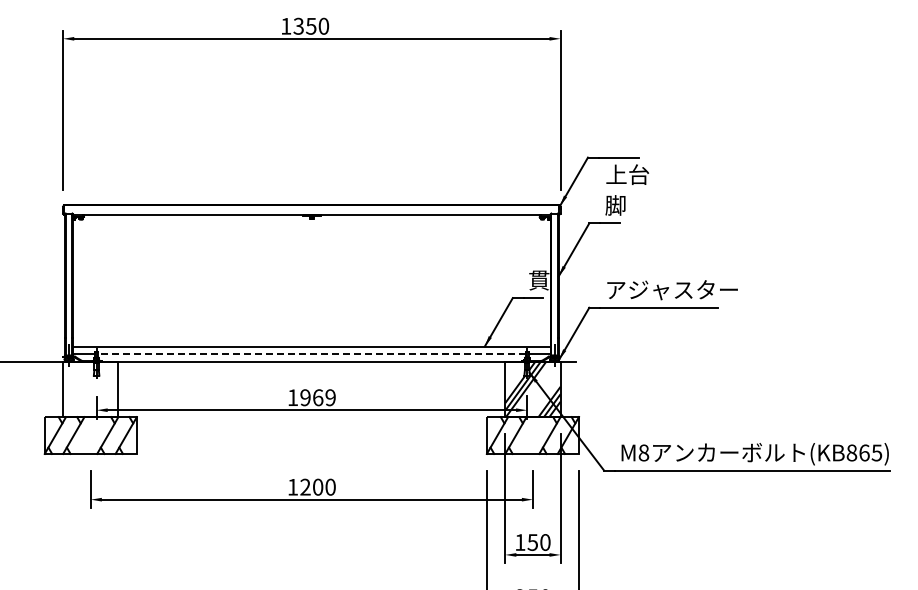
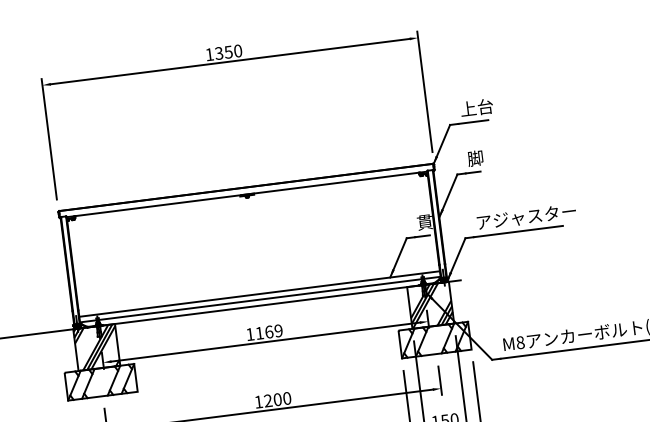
text: (627, 174) -> (476, 107), moved
line: (311, 353) -> (260, 299), dashed -> solid
hatch: (90, 389) -> (96, 347), added
text: (305, 397) -> (259, 333), 1969 -> 1169

